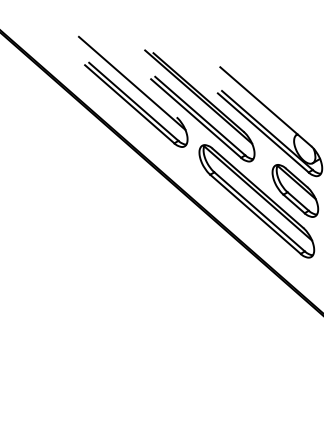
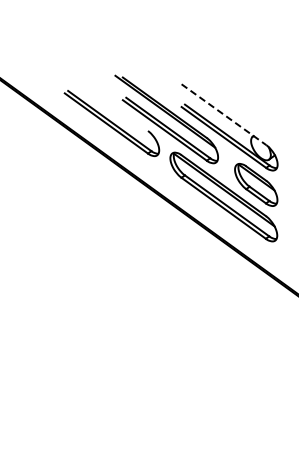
line: (131, 83) -> (106, 105), removed
line: (266, 107) -> (224, 115), solid -> dashed

